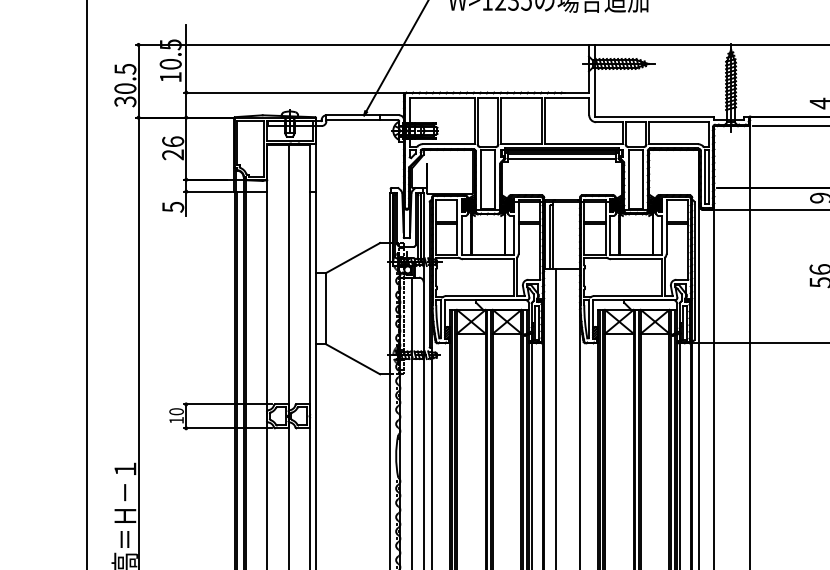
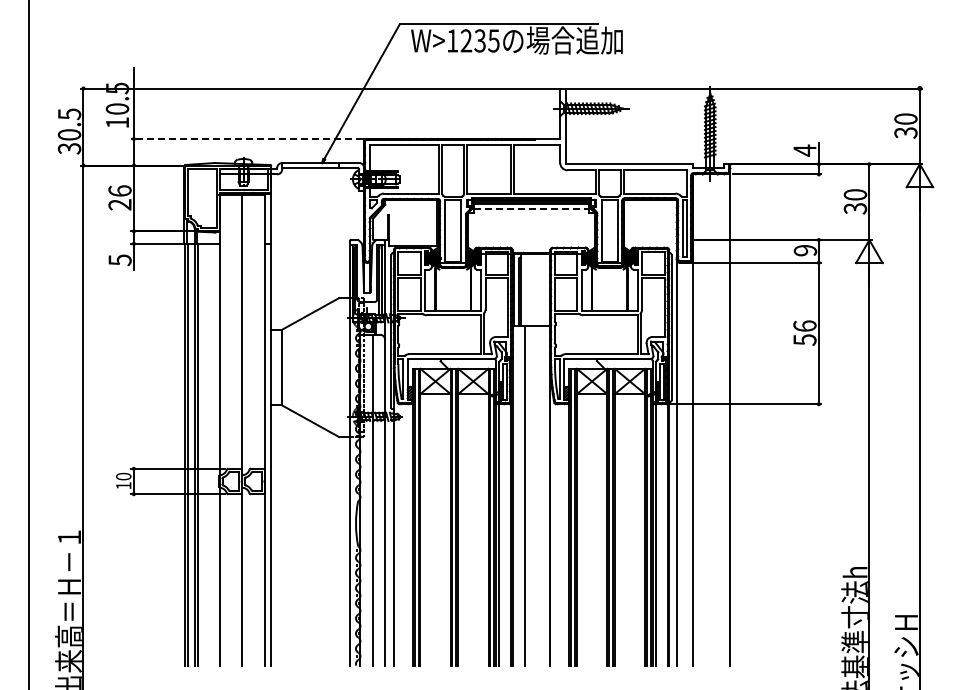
line: (293, 93) -> (247, 139), solid -> dashed
line: (562, 158) -> (531, 208), solid -> dashed

